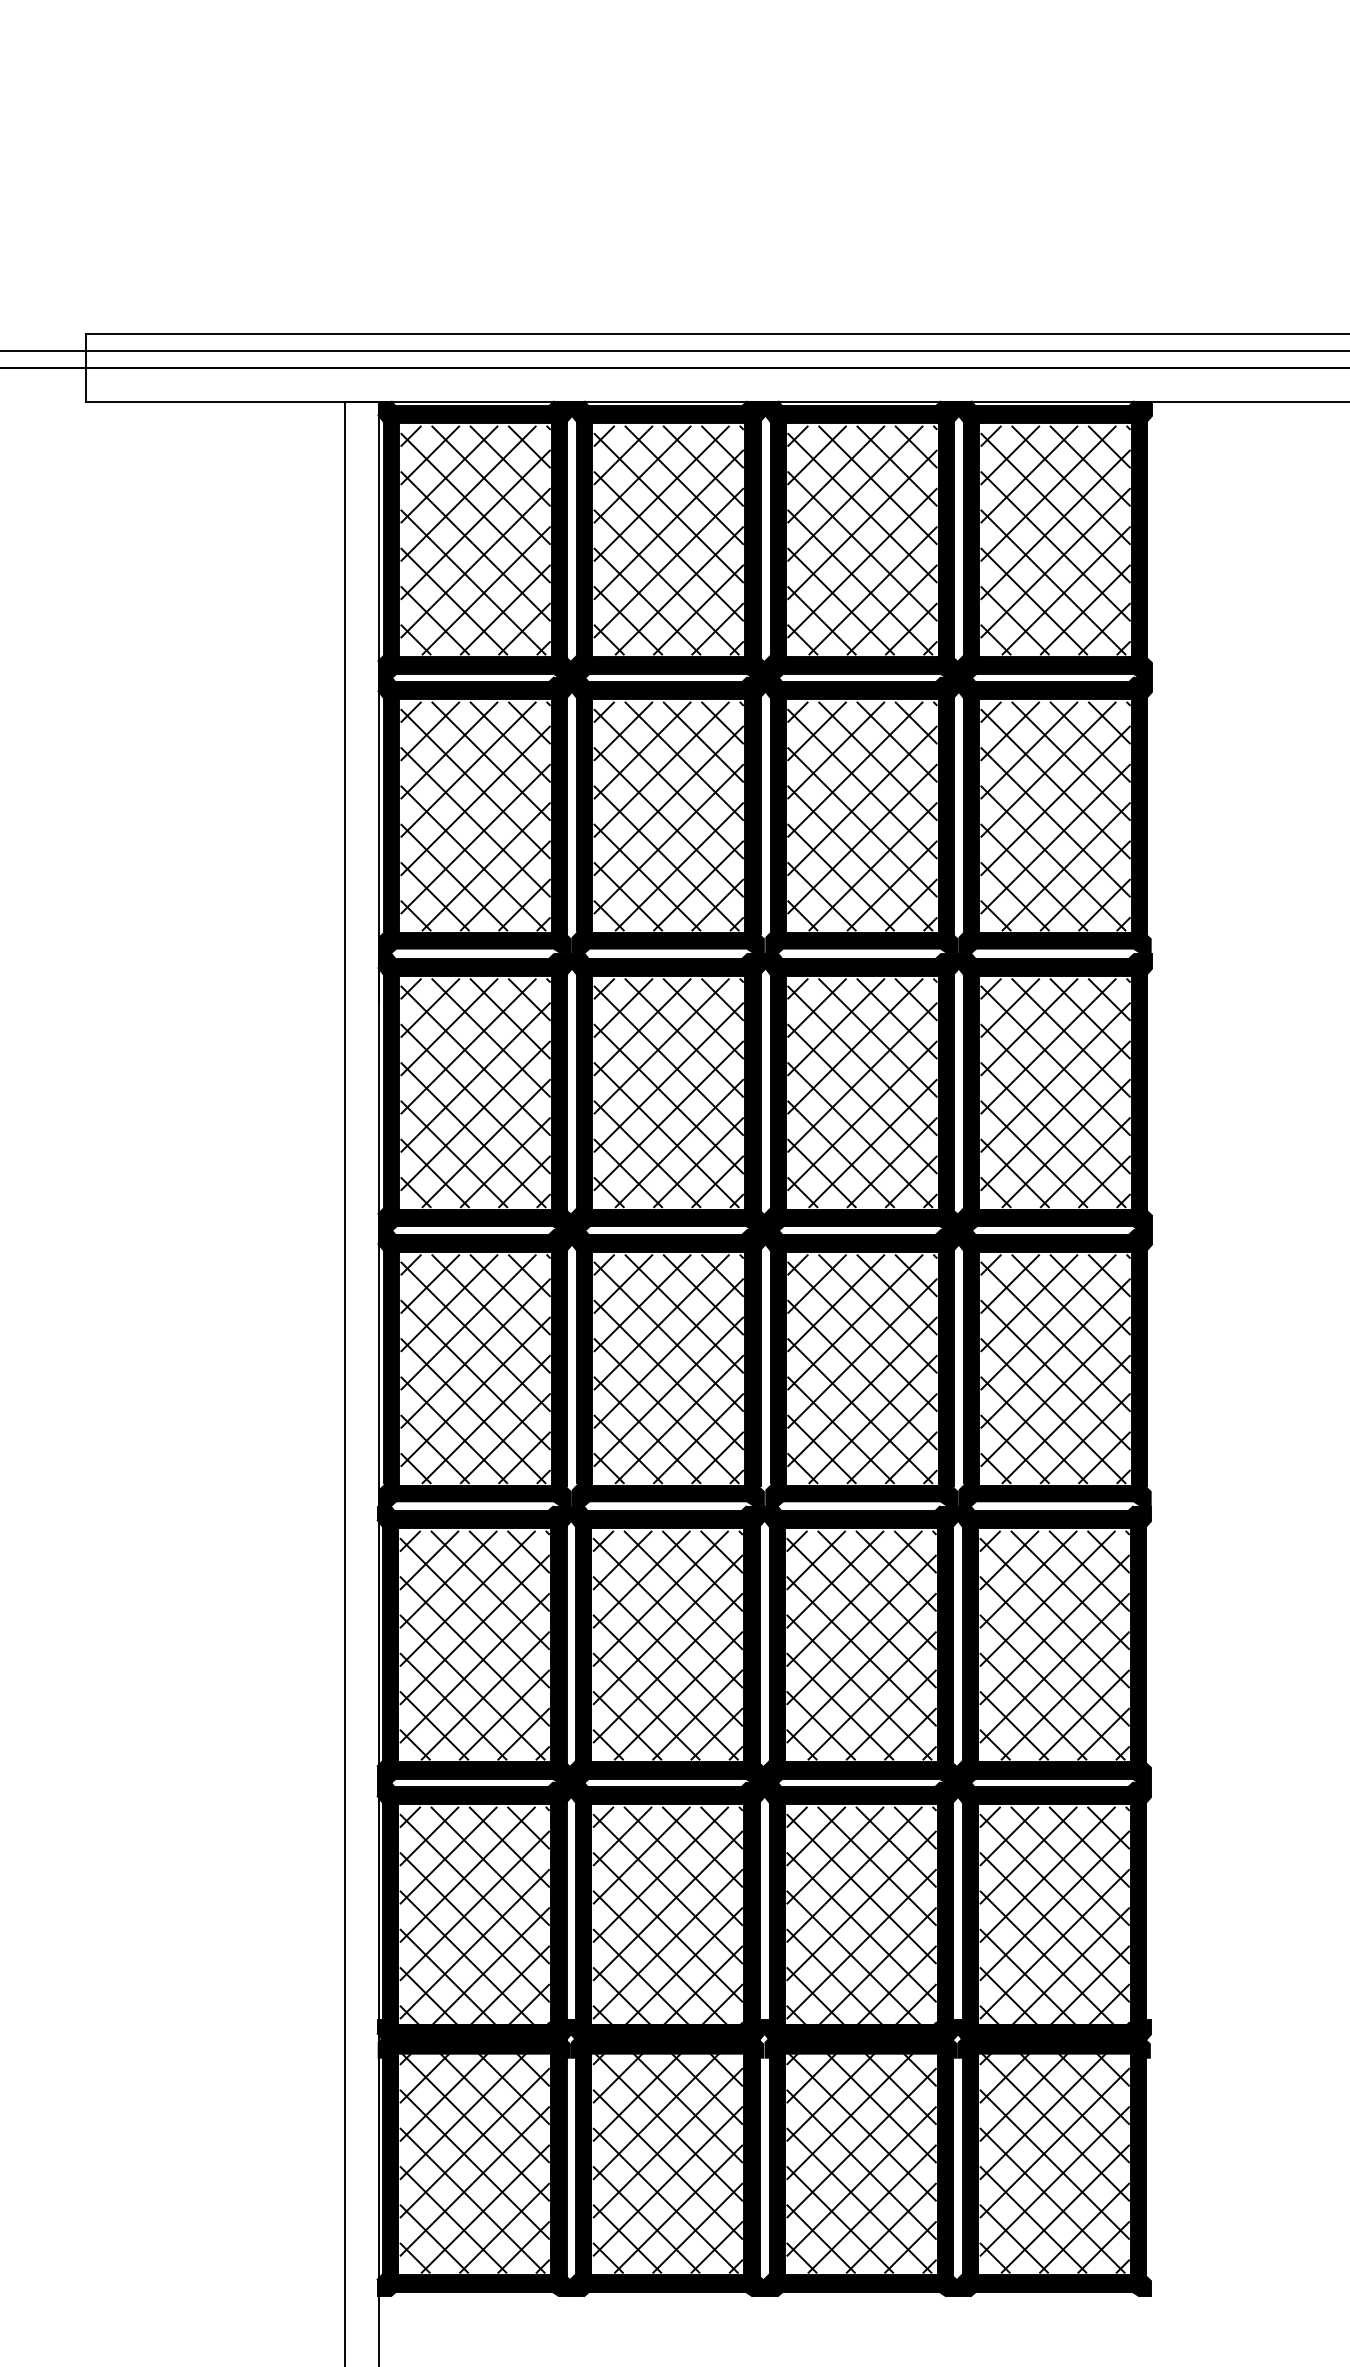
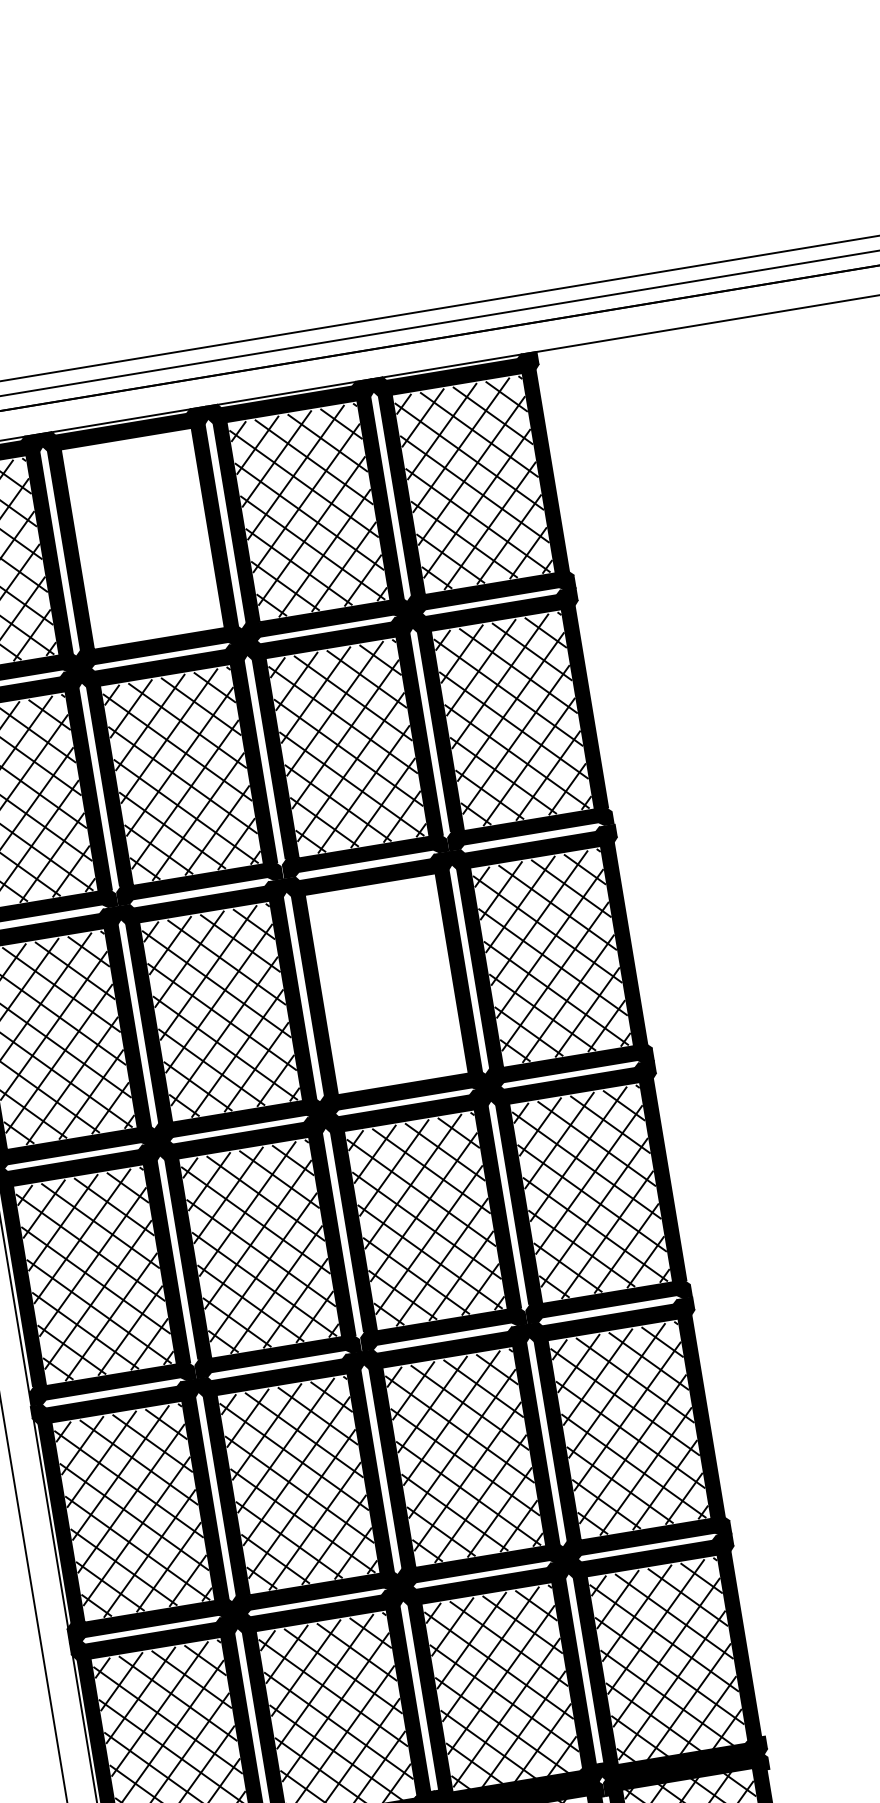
hatch: (668, 540) -> (142, 539), removed
hatch: (862, 1092) -> (386, 983), removed

